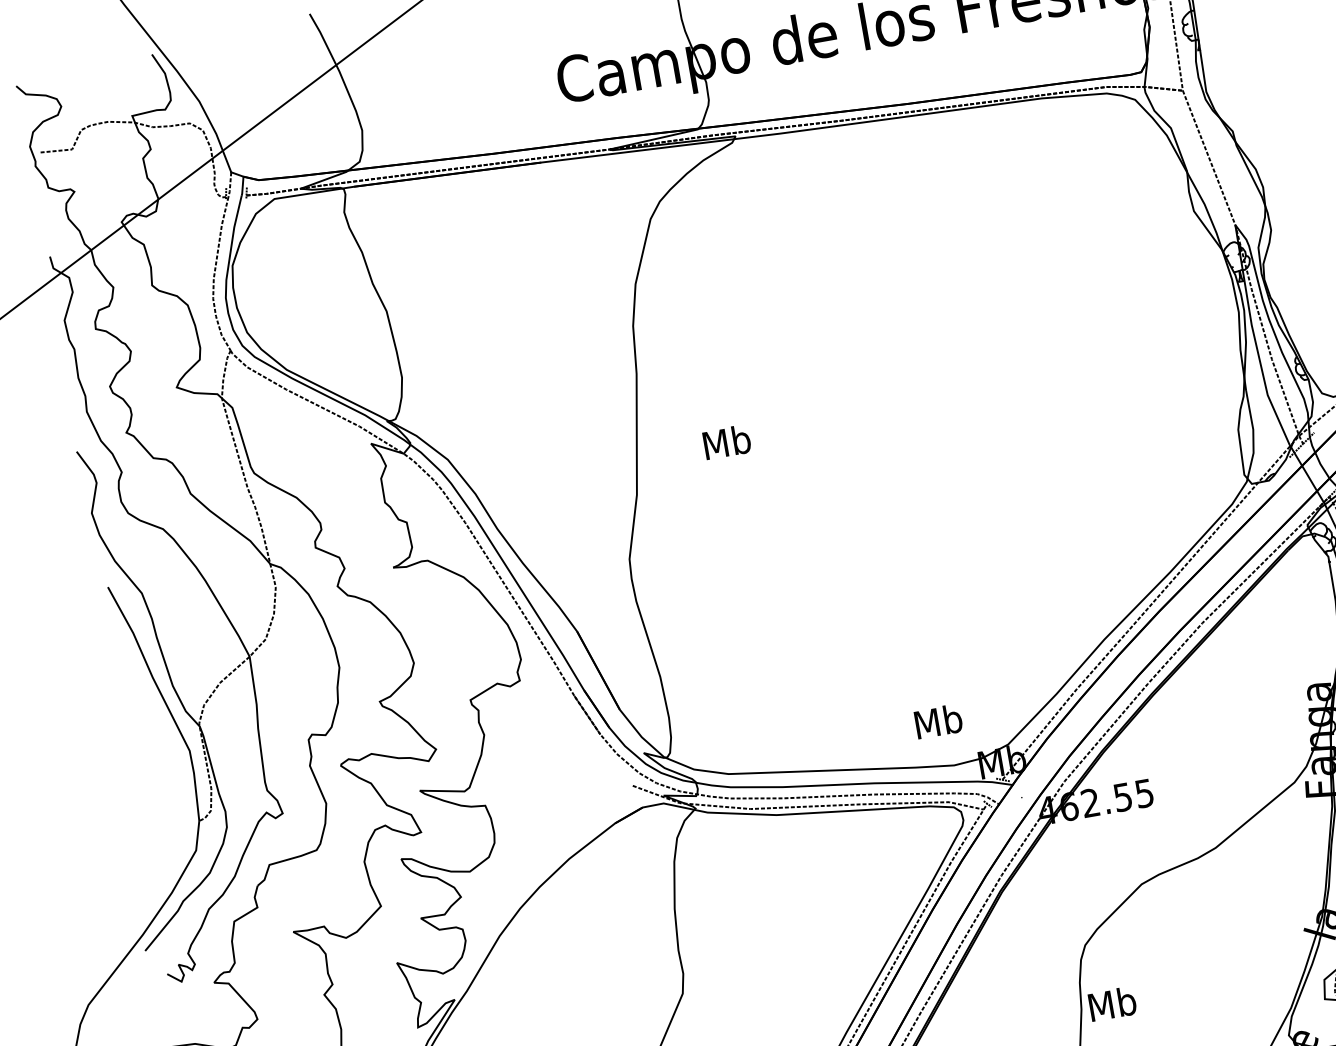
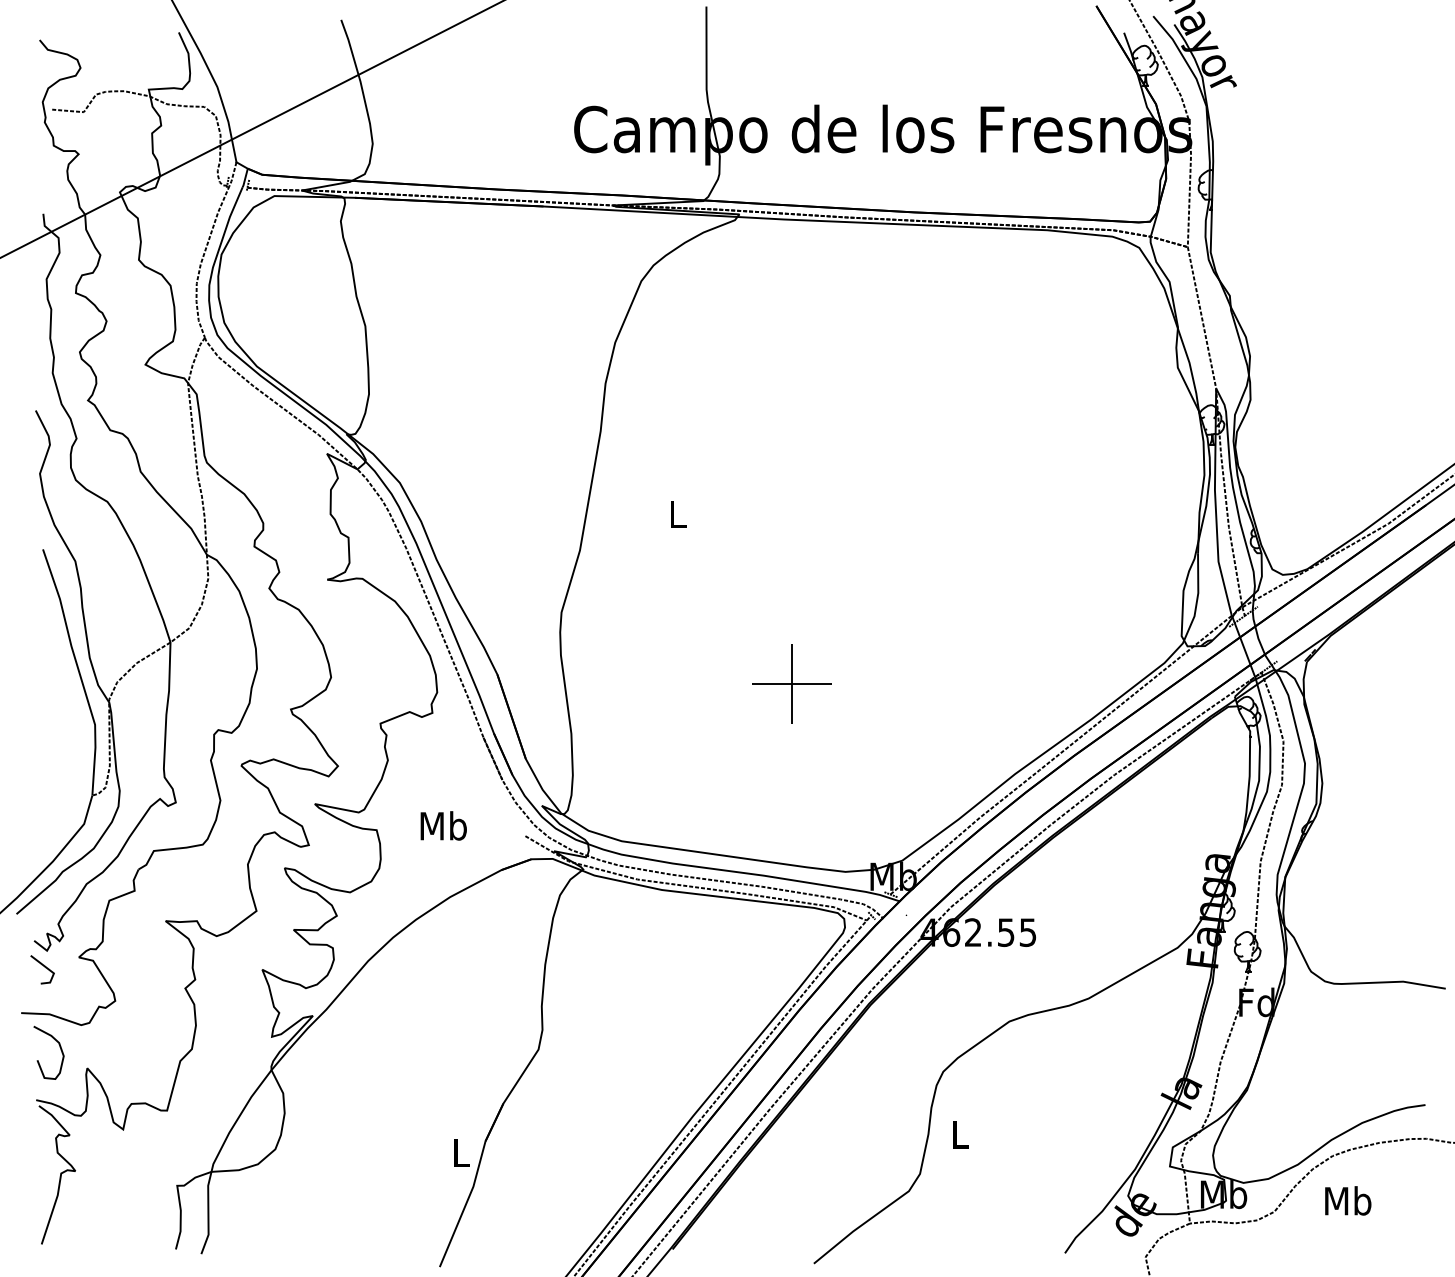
text: (726, 441) -> (677, 513), Mb -> L
part: (868, 589) -> (791, 683), added
text: (938, 721) -> (443, 825), moved
line: (182, 998) -> (44, 967), added
text: (1113, 1004) -> (960, 1134), Mb -> L

